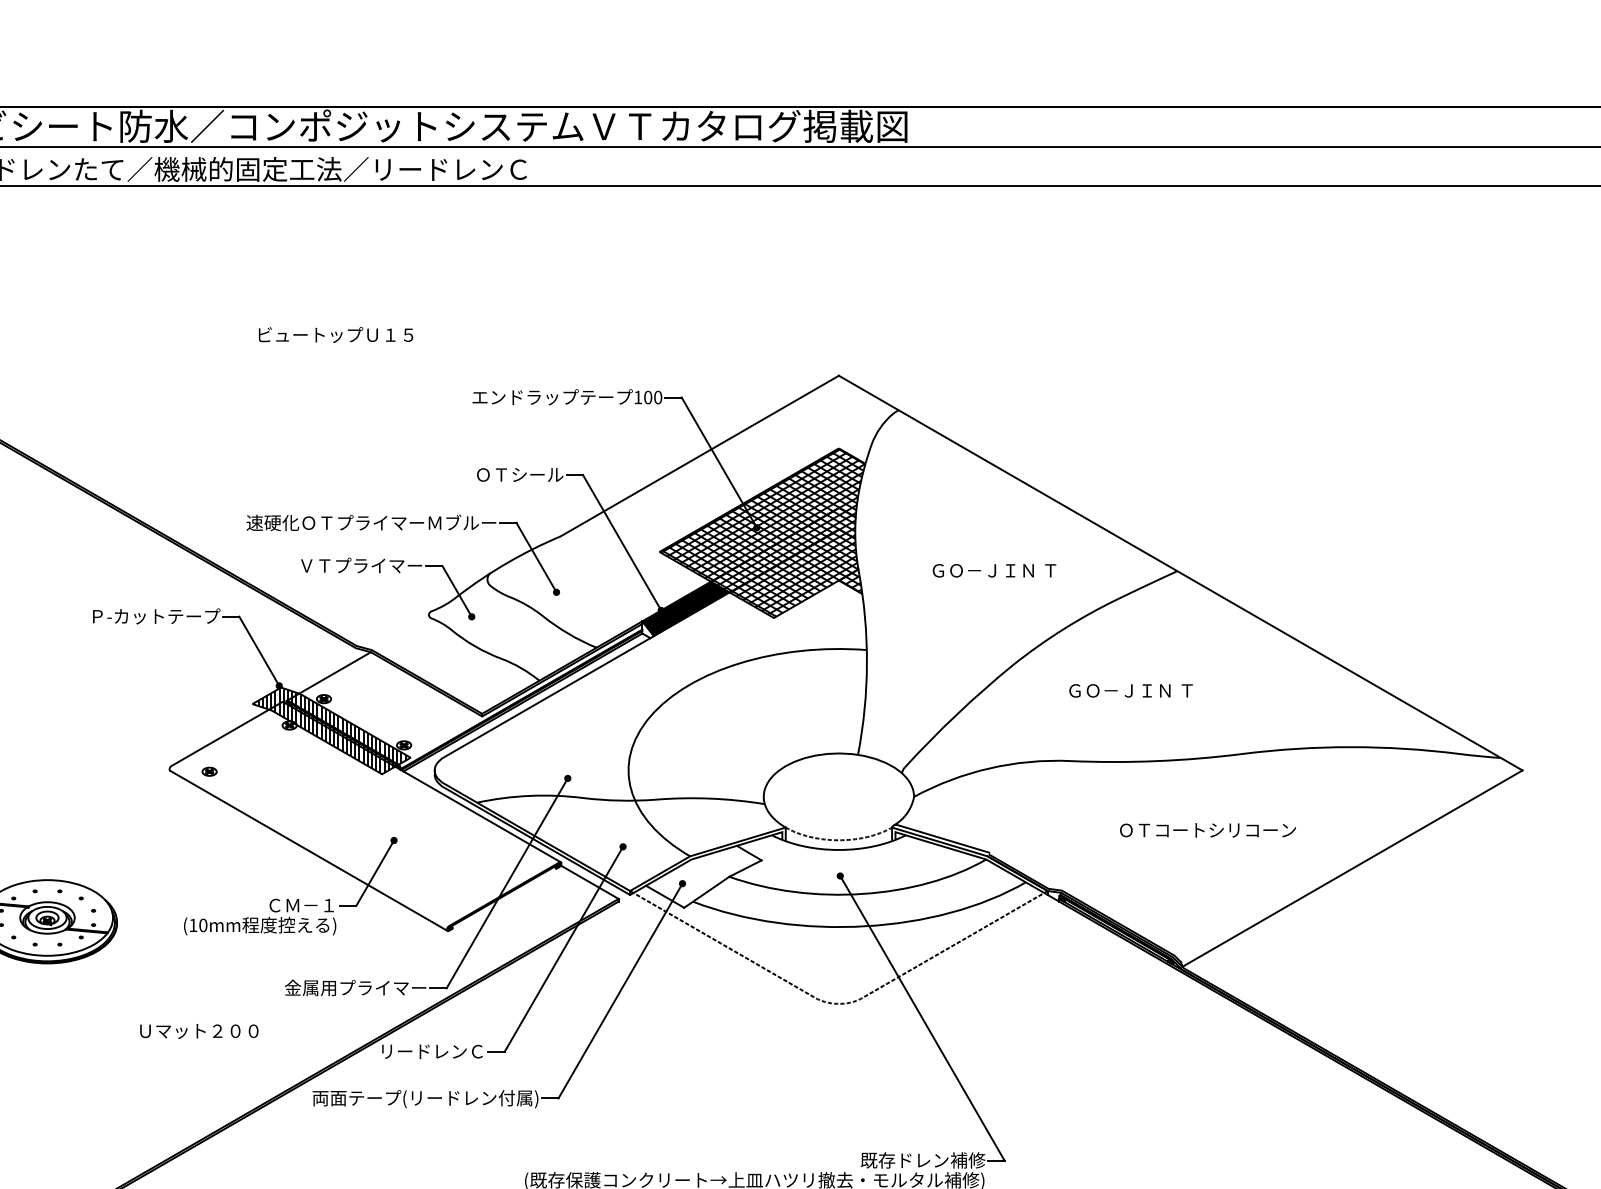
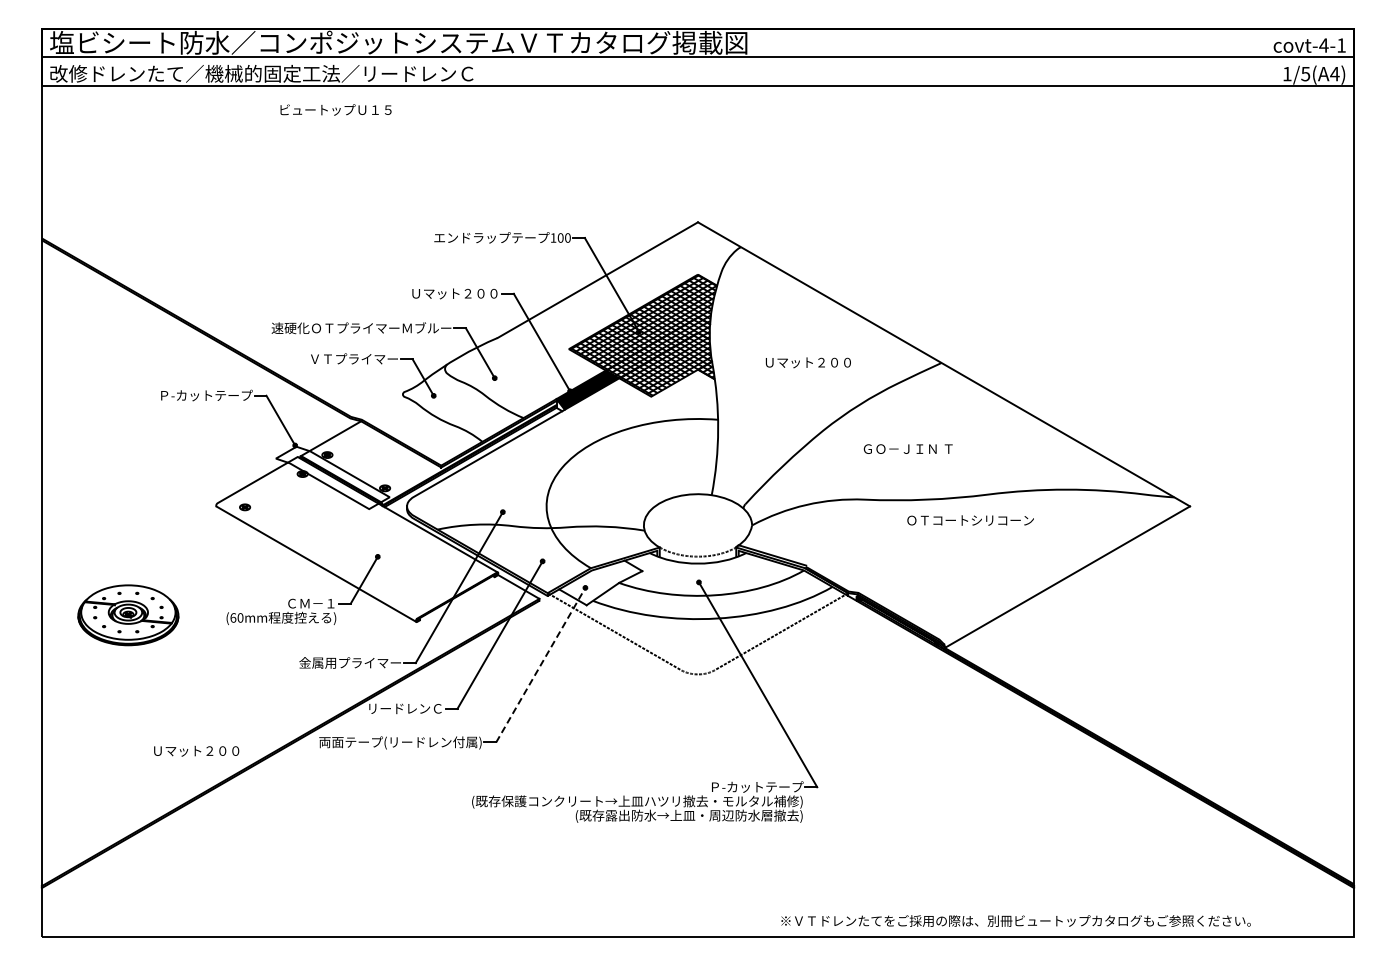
text: (335, 334) -> (335, 109), moved
text: (501, 474) -> (455, 293), ＯＴシール -> Ｕマット２００
text: (993, 570) -> (809, 362), ＧＯ－ＪＩＮ Ｔ -> Ｕマット２００
hatch: (332, 730) -> (333, 477), removed
text: (1207, 830) -> (970, 520), moved
text: (193, 924) -> (233, 617), (10mm -> (60mm
line: (621, 990) -> (541, 664), solid -> dashed
text: (199, 1030) -> (196, 750), moved
text: (921, 1159) -> (757, 786), 既存ドレン補修 -> Ｐ-カットテープ

